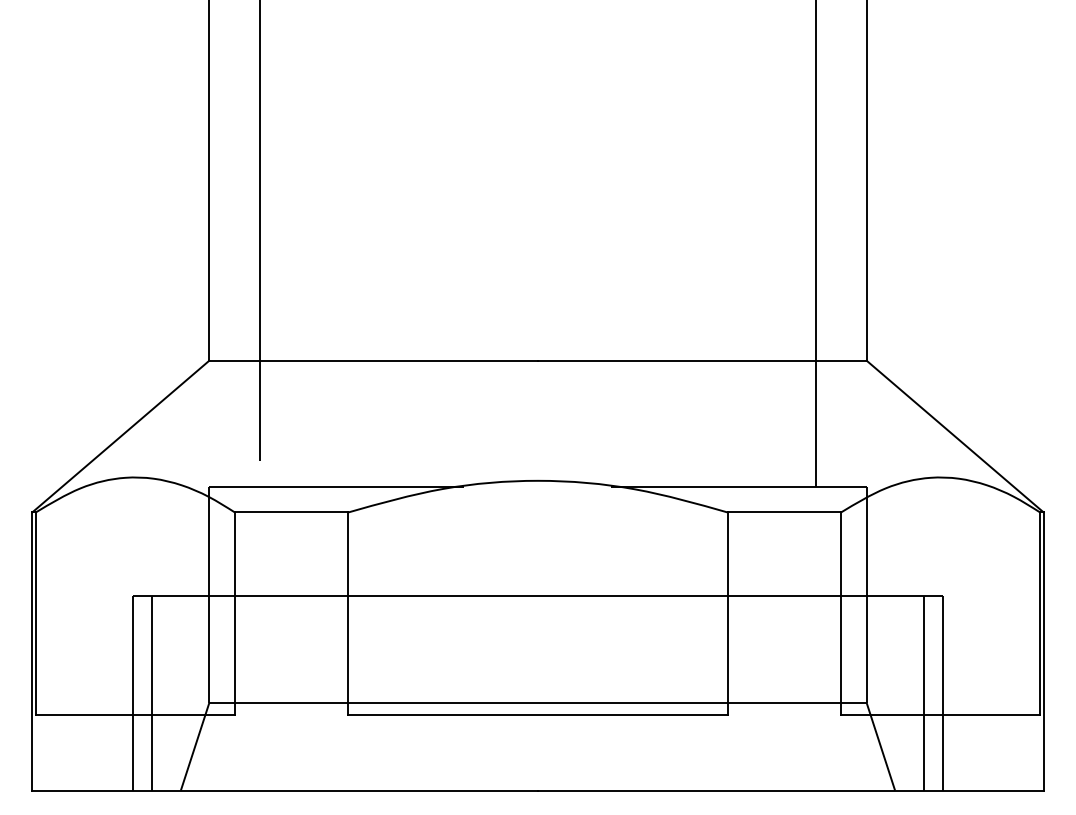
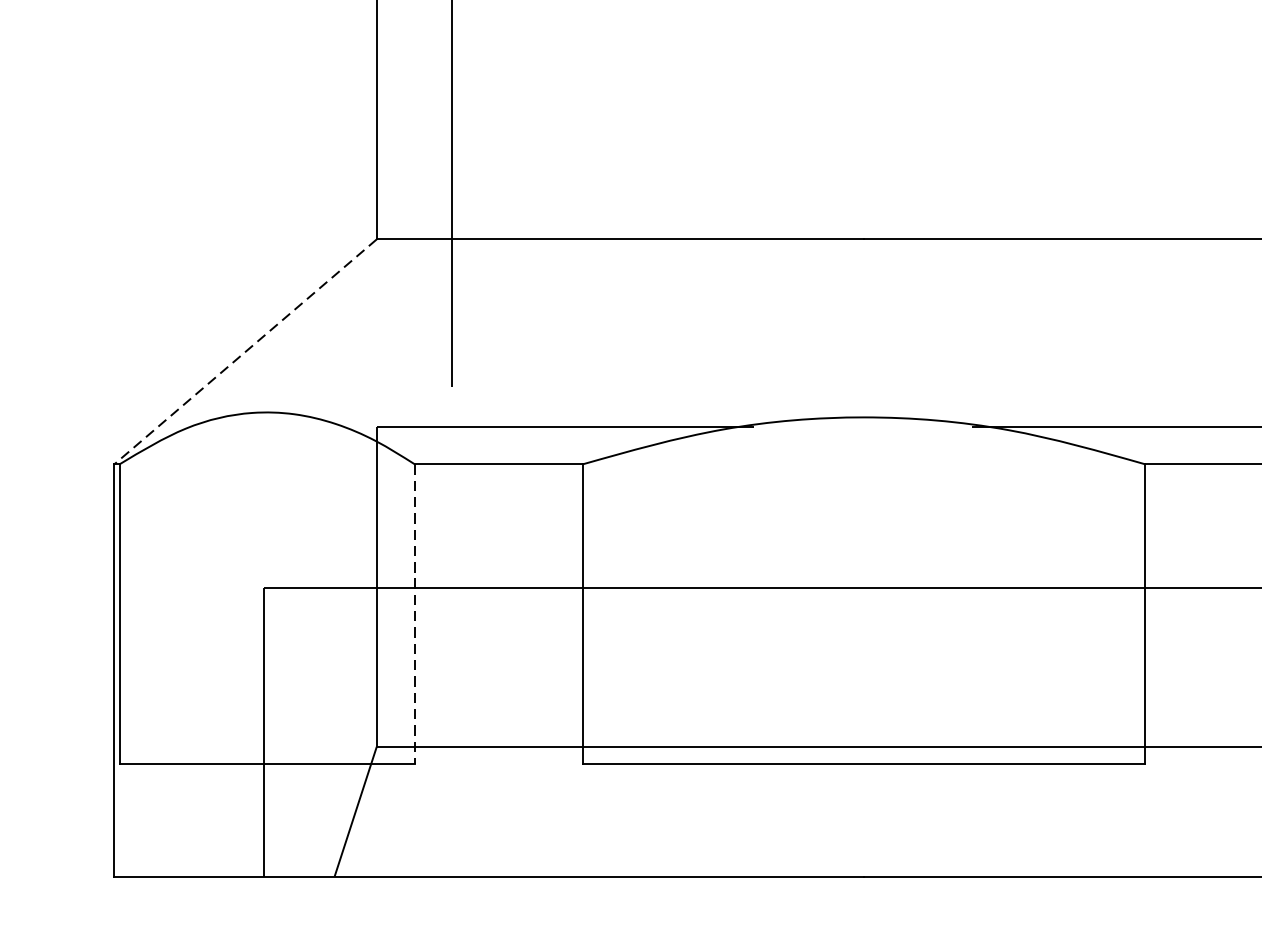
line: (120, 436) -> (245, 351), solid -> dashed
line: (234, 614) -> (414, 615), solid -> dashed
line: (152, 693) -> (292, 732), removed

